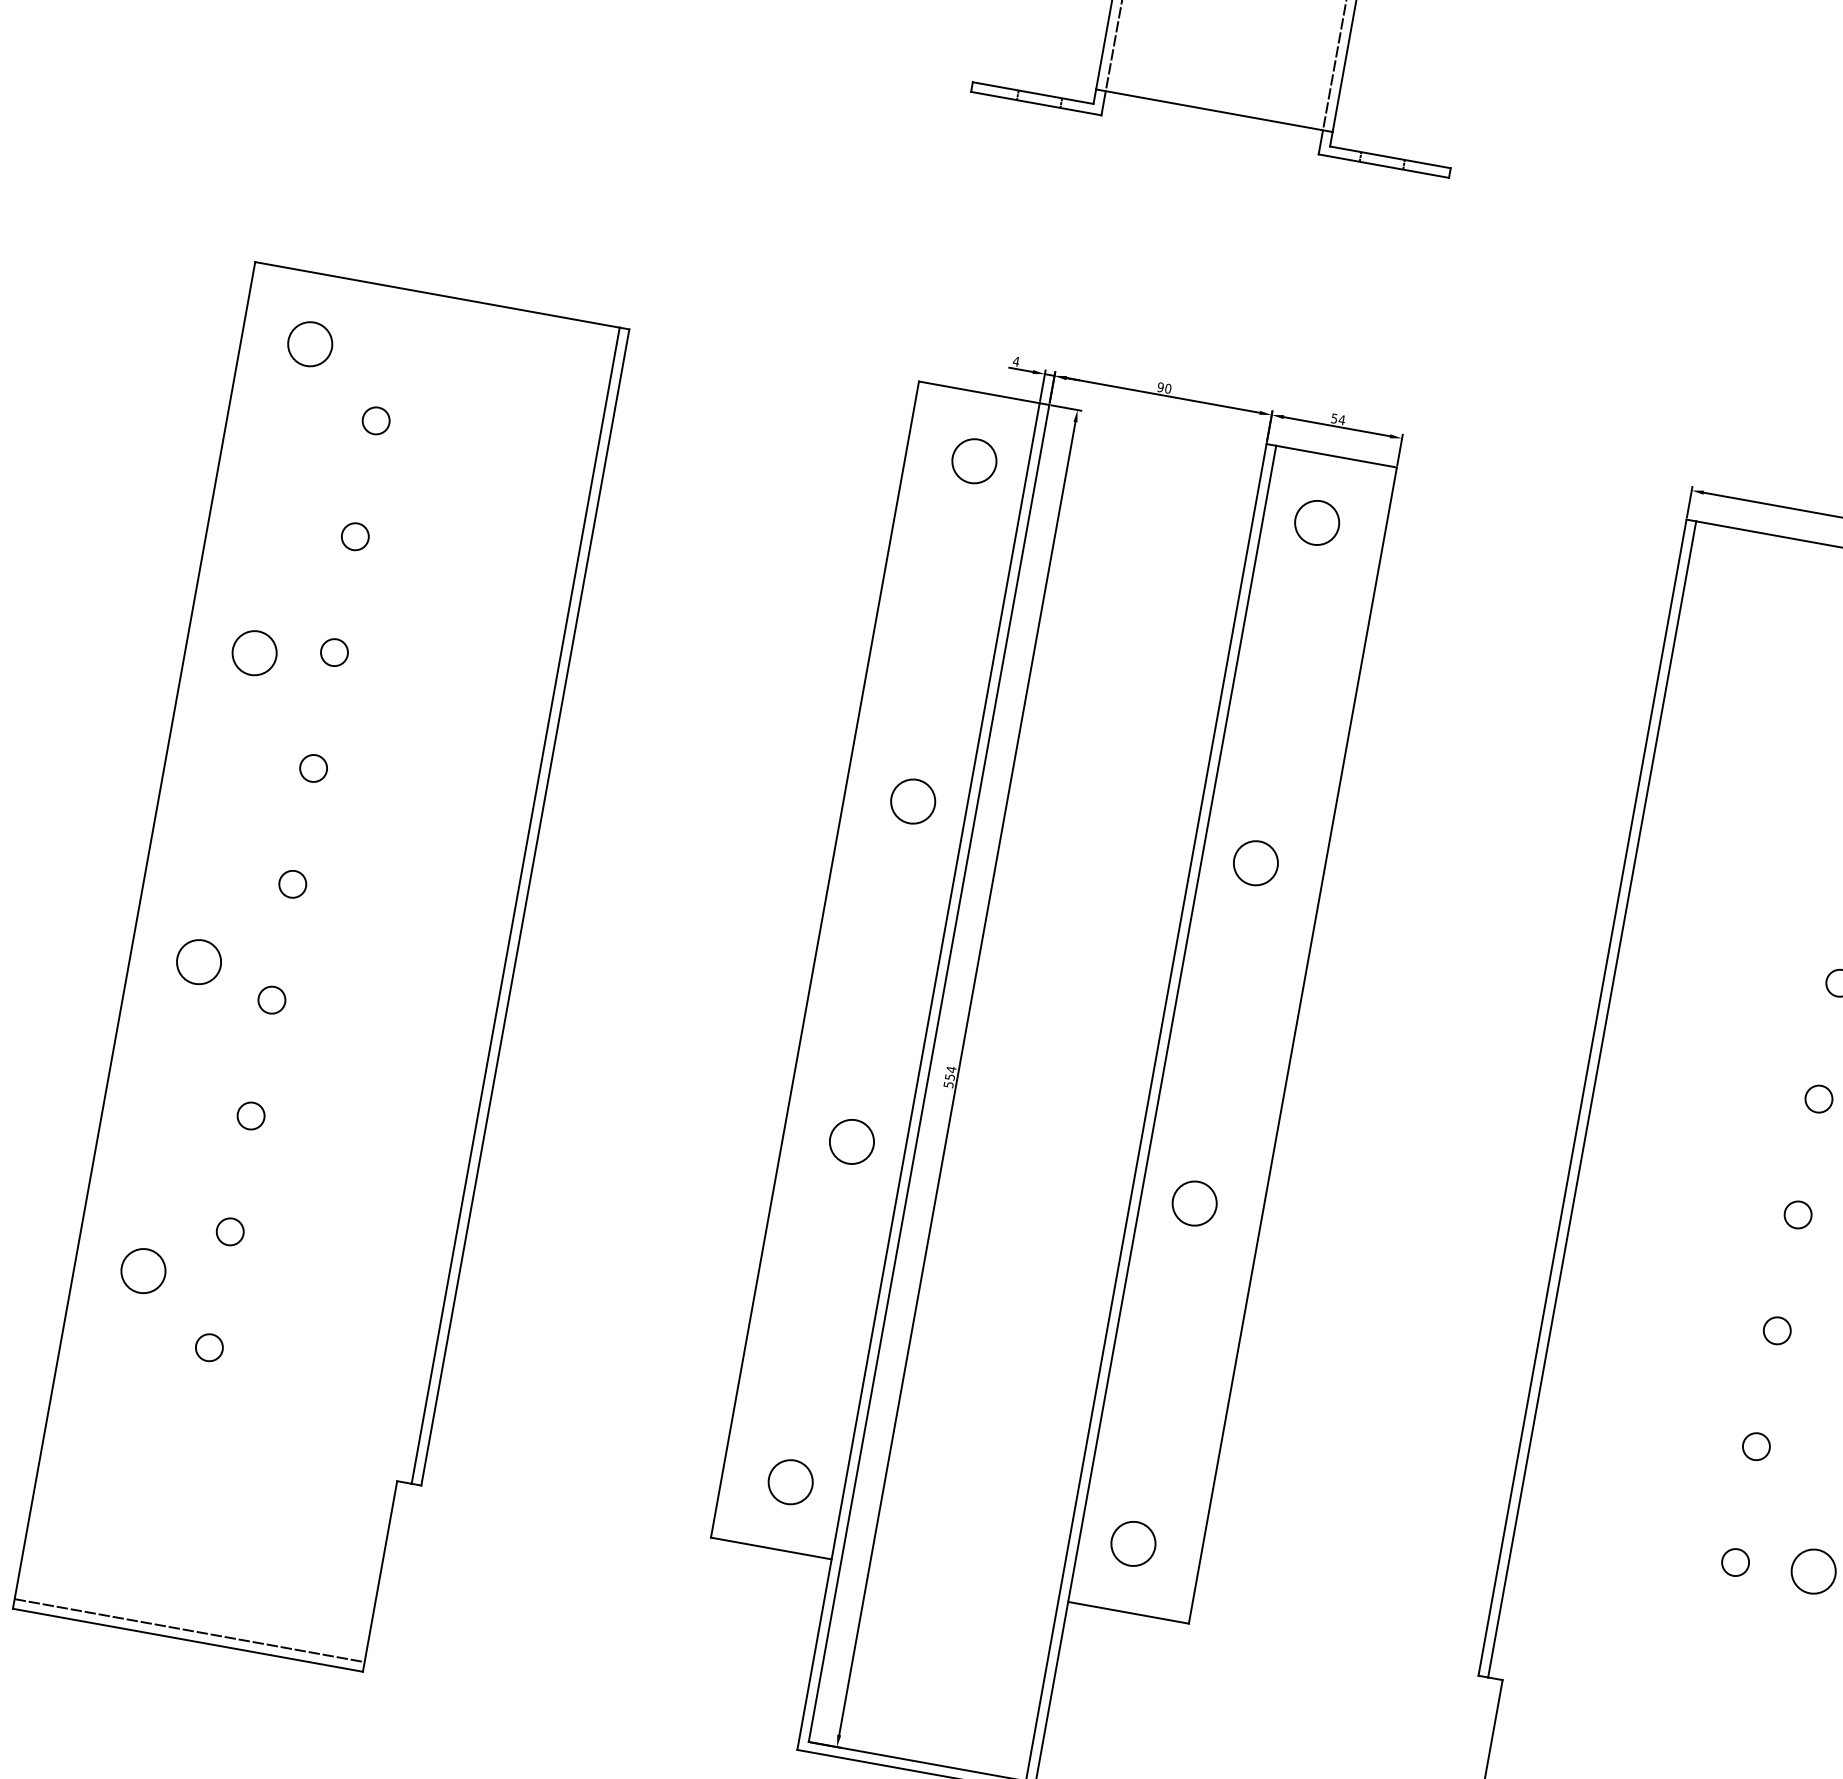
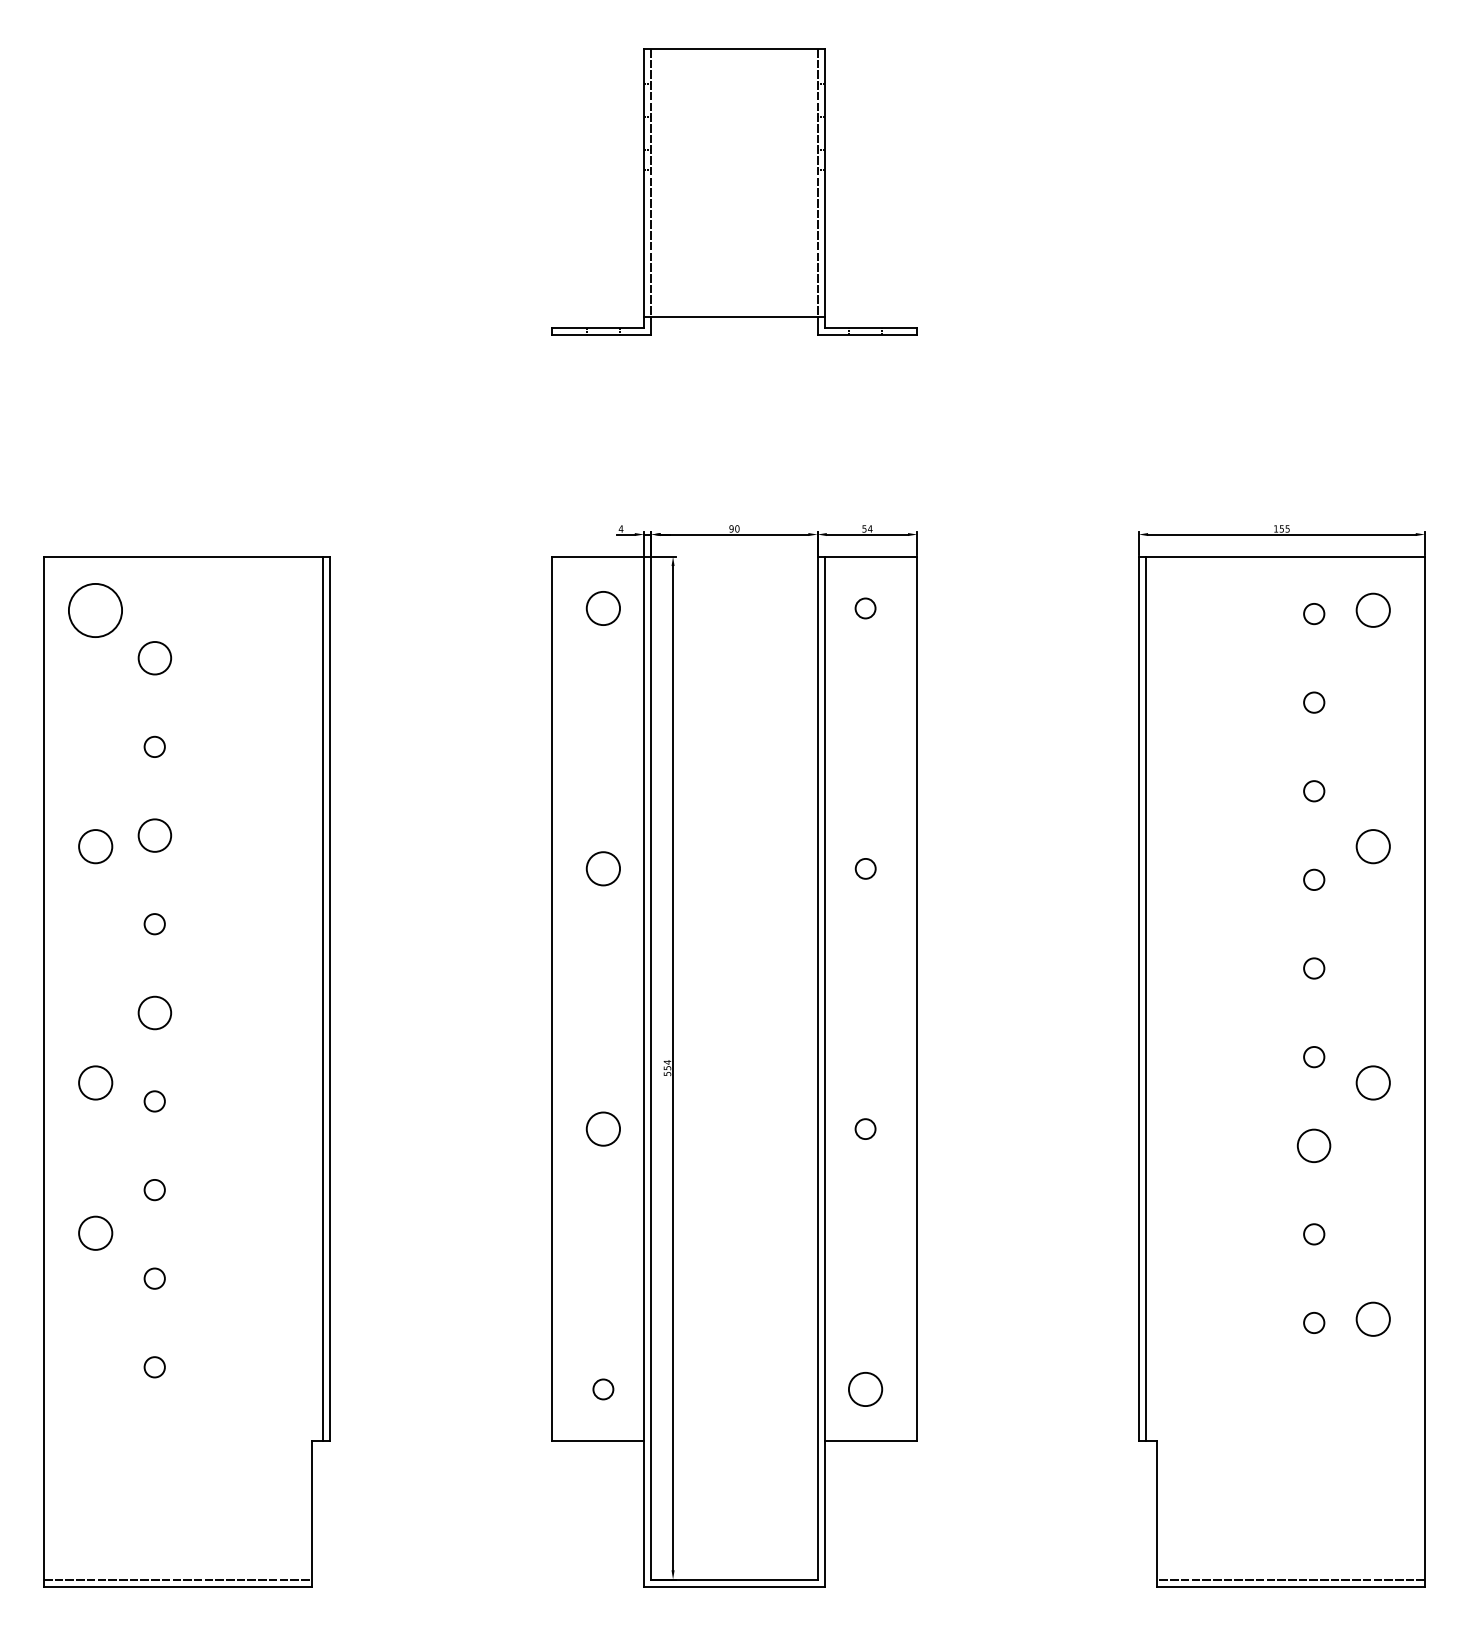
circle: (310, 343) -> (95, 609), size x1.6
circle: (375, 421) -> (154, 658), size x1.6
circle: (1317, 522) -> (865, 608), size x0.6
circle: (334, 652) -> (154, 835), size x1.6
circle: (1255, 862) -> (865, 868), size x0.6
circle: (292, 883) -> (154, 1012), size x1.6
circle: (1194, 1202) -> (865, 1128), size x0.6
circle: (143, 1269) -> (95, 1232), moved
circle: (1777, 1330) -> (1314, 1145), size x1.6
circle: (790, 1482) -> (603, 1389), size x0.6

